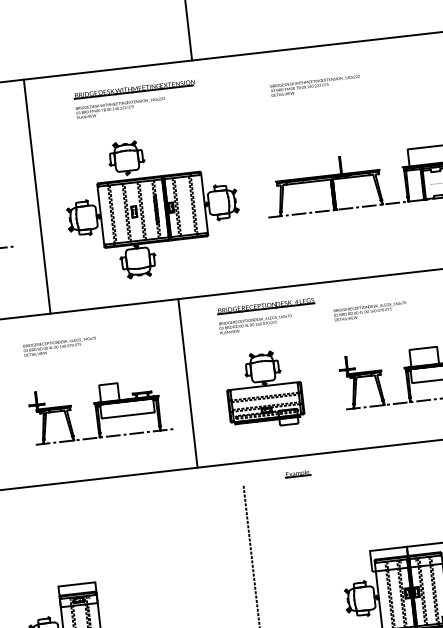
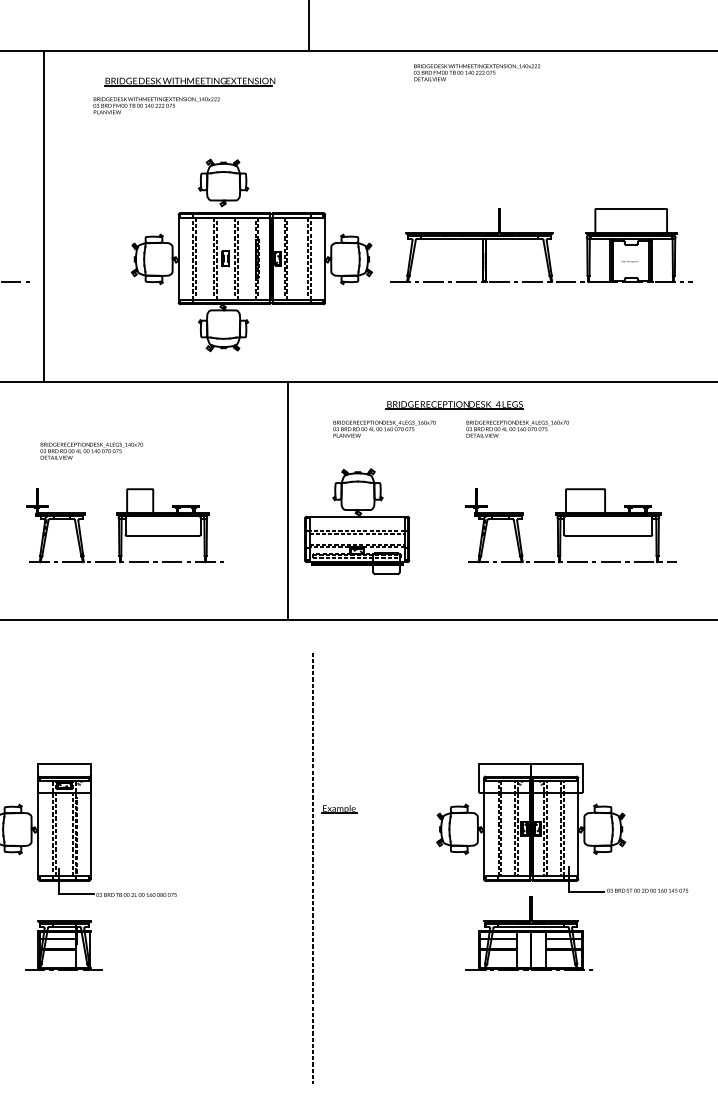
text: (315, 85) -> (476, 72), moved
part: (134, 89) -> (189, 81), moved
text: (120, 107) -> (156, 105), moved
line: (37, 196) -> (43, 215), moved
part: (152, 207) -> (251, 255), moved
part: (265, 306) -> (454, 405), moved
text: (255, 323) -> (384, 428), moved
text: (59, 346) -> (91, 450), moved
line: (187, 383) -> (288, 500), moved
part: (297, 473) -> (339, 809), moved

